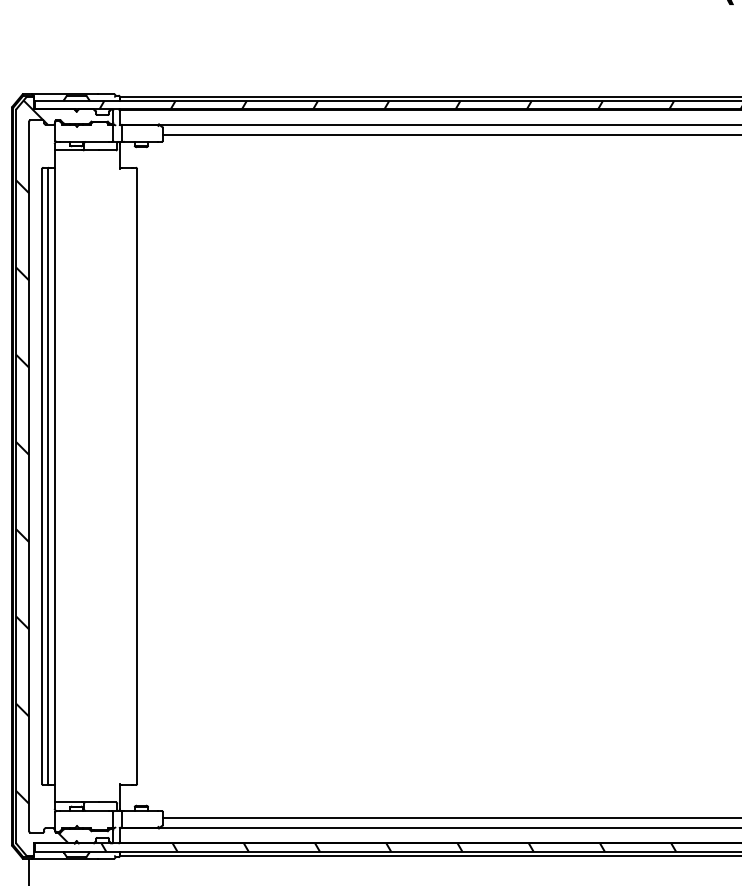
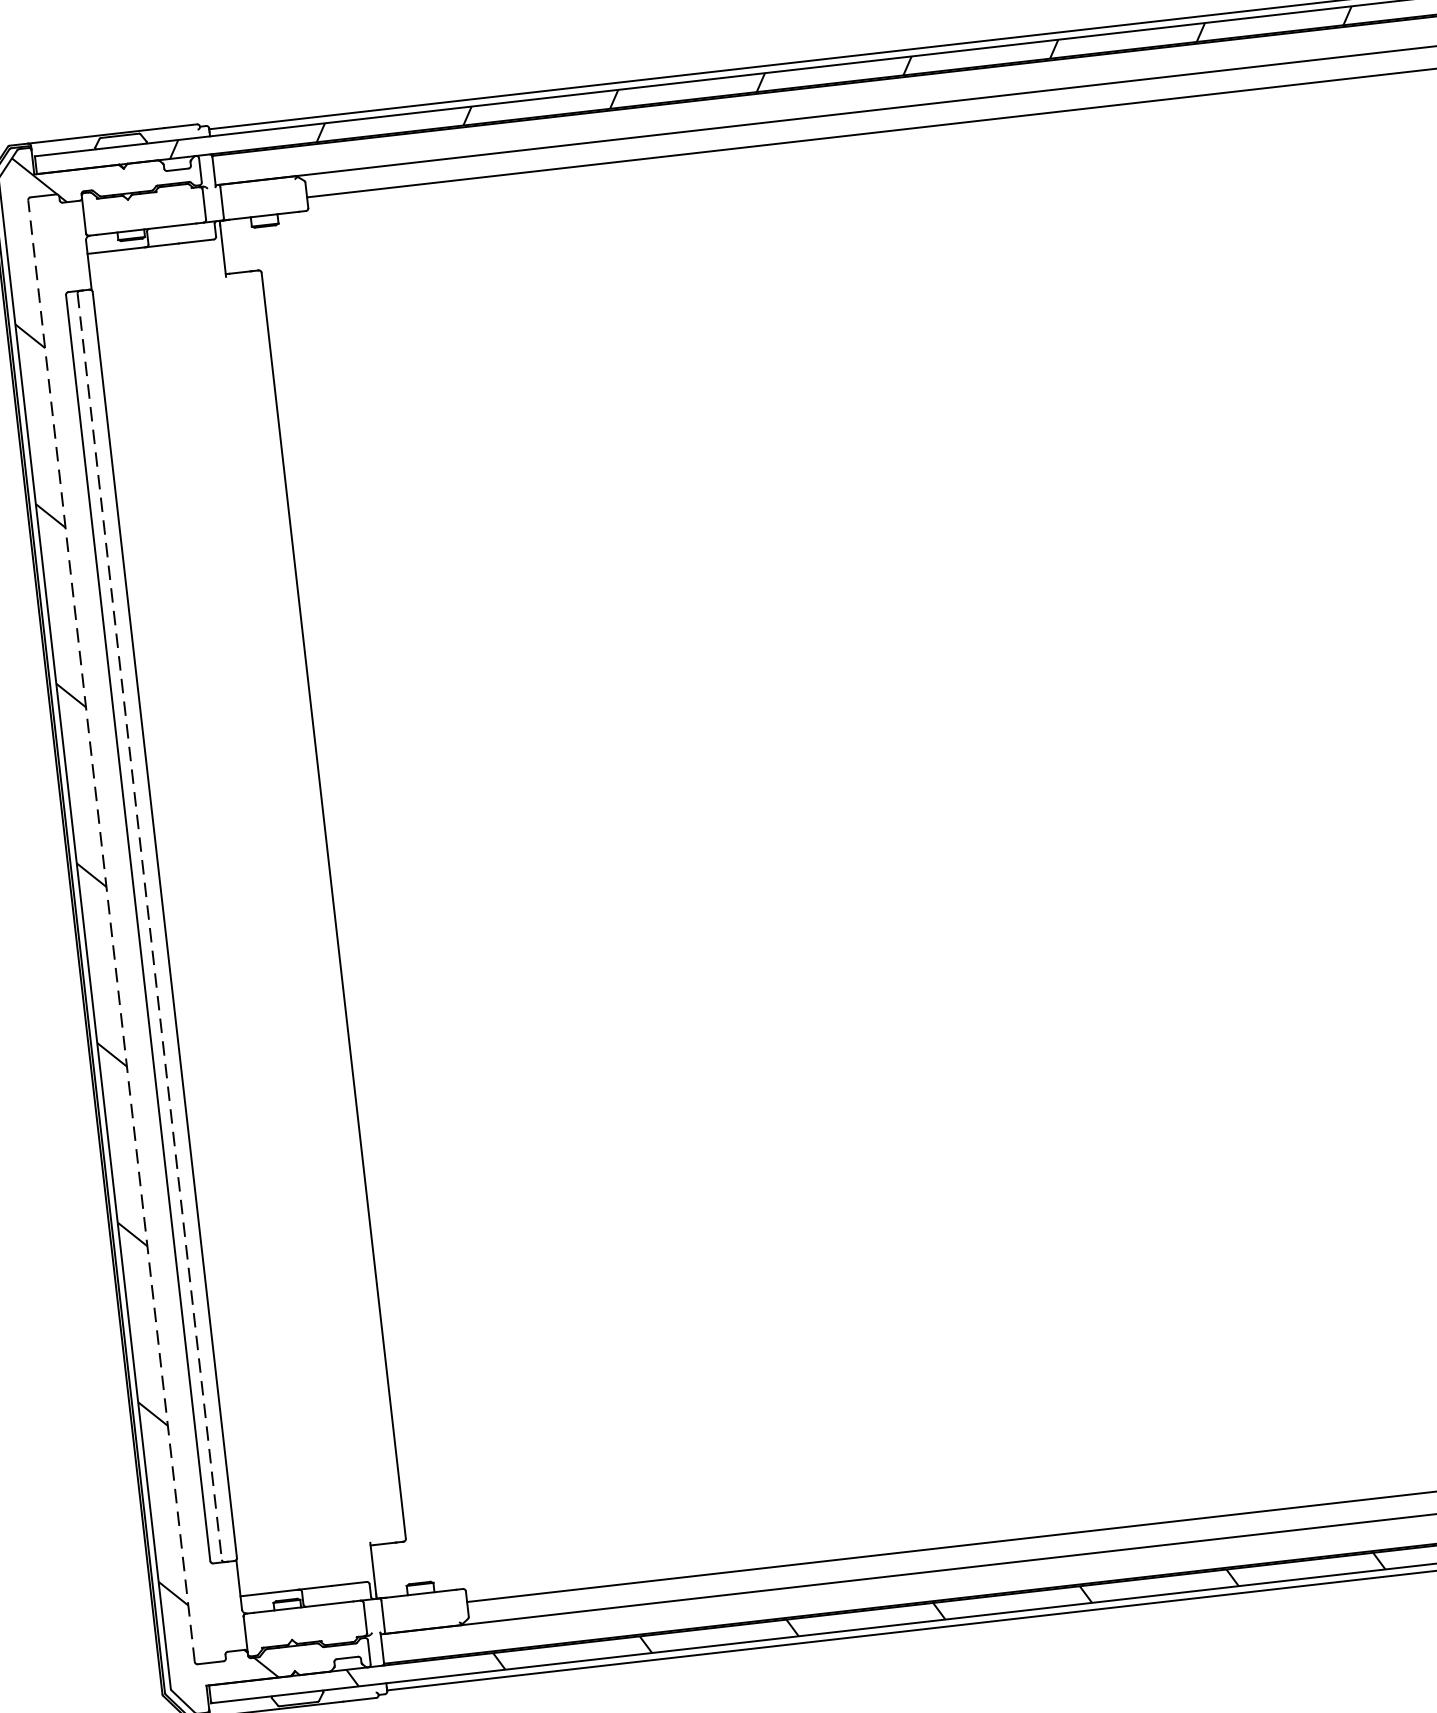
line: (29, 476) -> (112, 931), solid -> dashed
line: (47, 476) -> (149, 926), solid -> dashed

